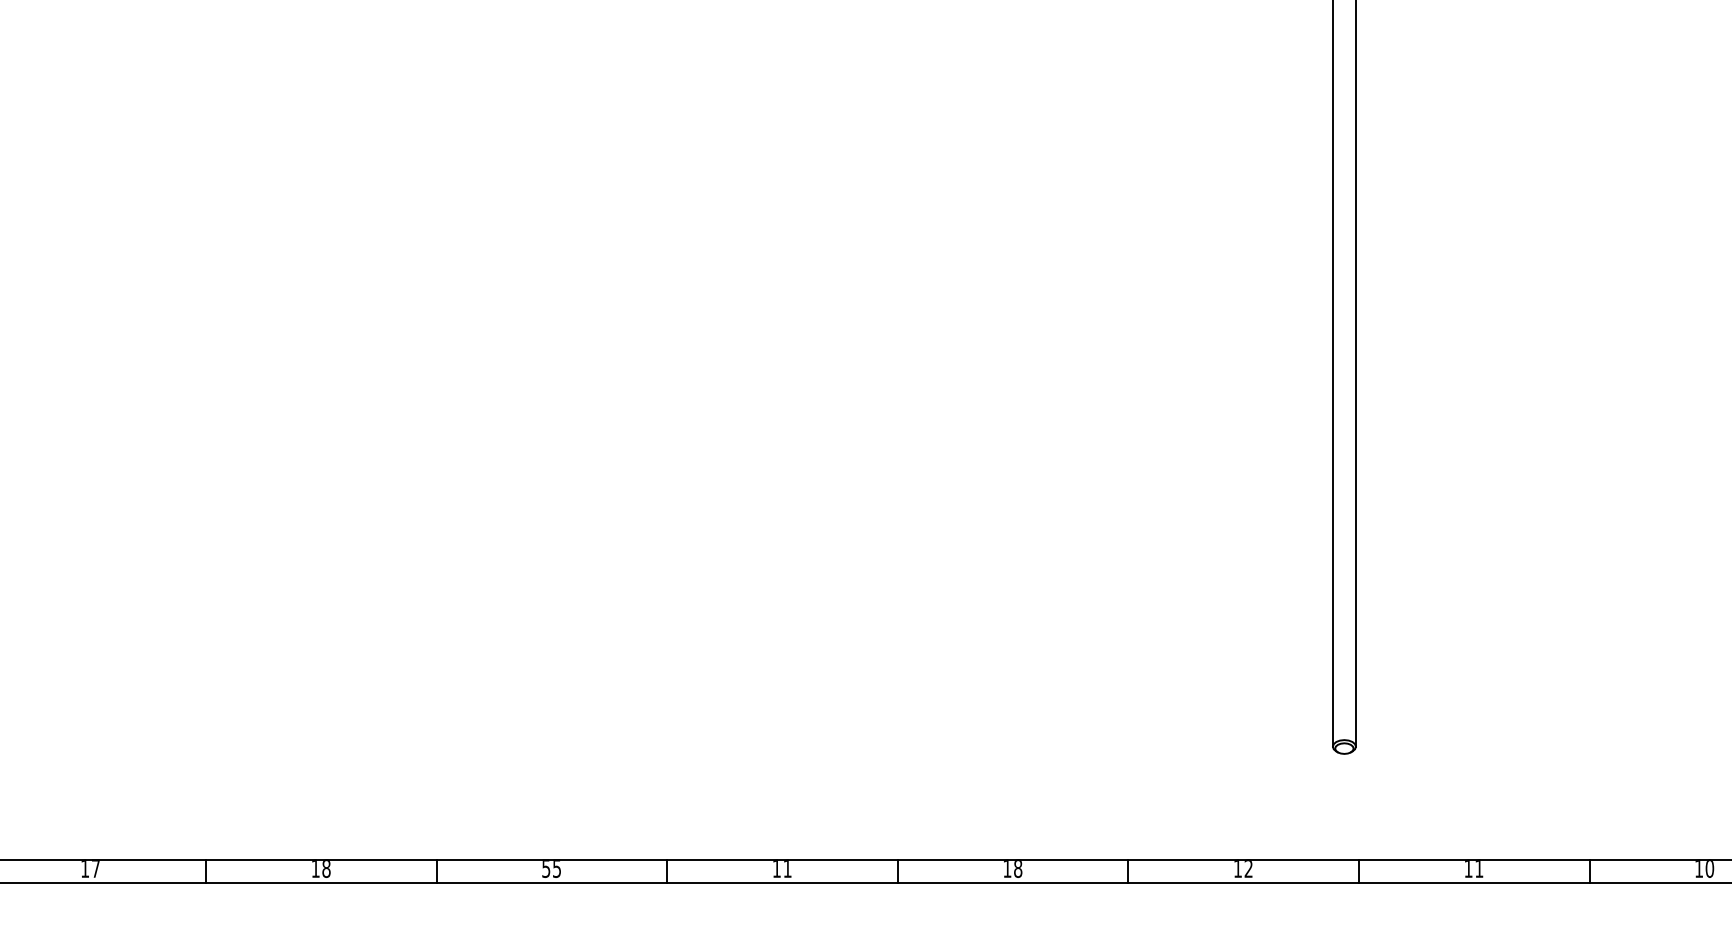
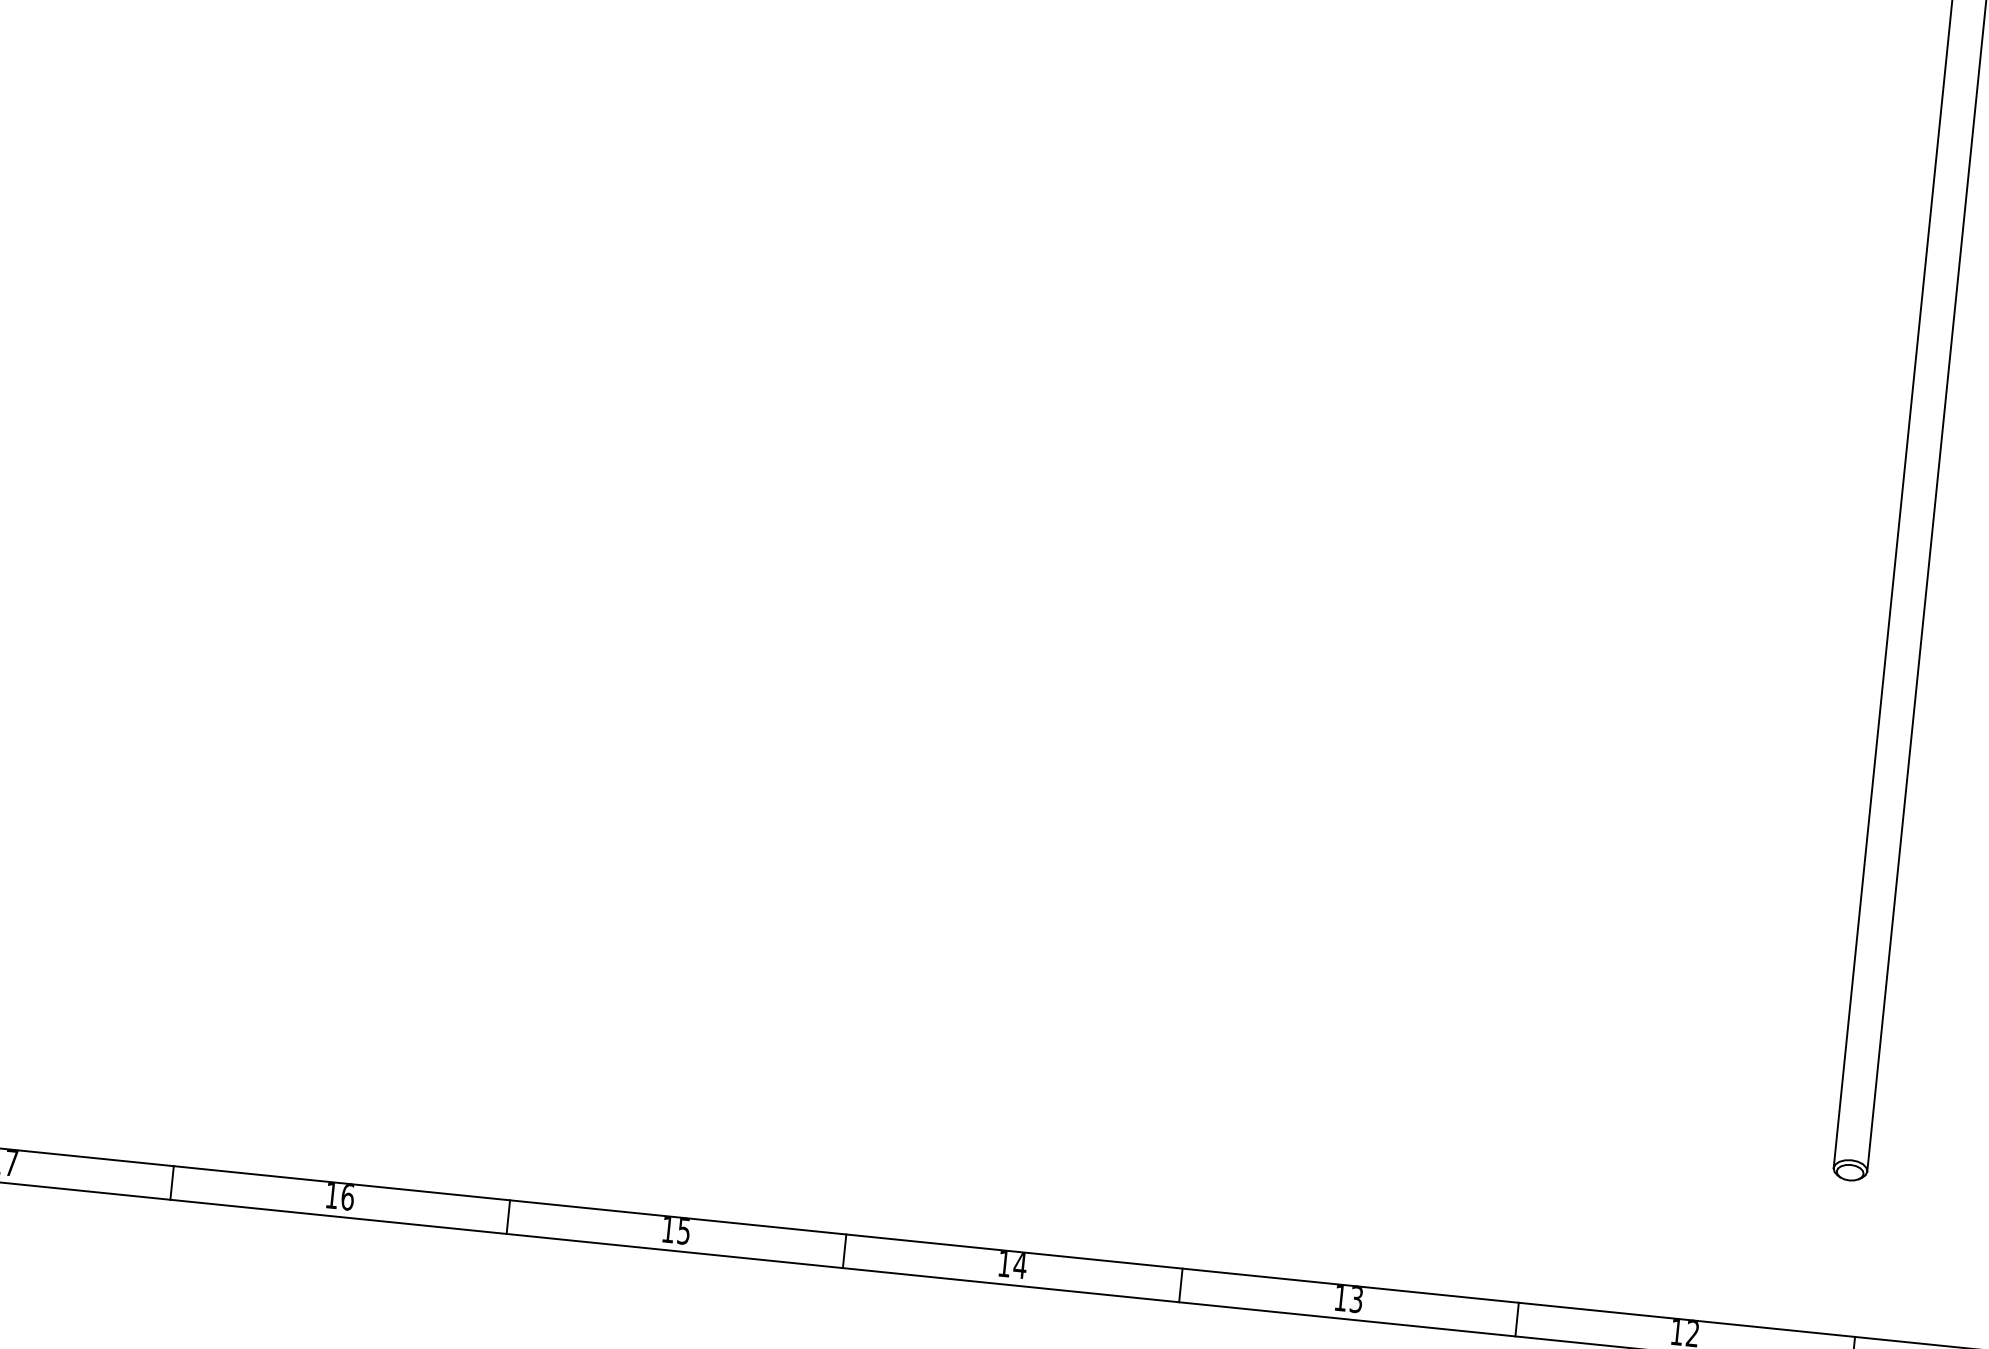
text: (326, 869) -> (347, 1198), 18 -> 16
text: (546, 869) -> (668, 1230), 55 -> 15
text: (787, 869) -> (1020, 1266), 11 -> 14
text: (1018, 869) -> (1356, 1300), 18 -> 13

